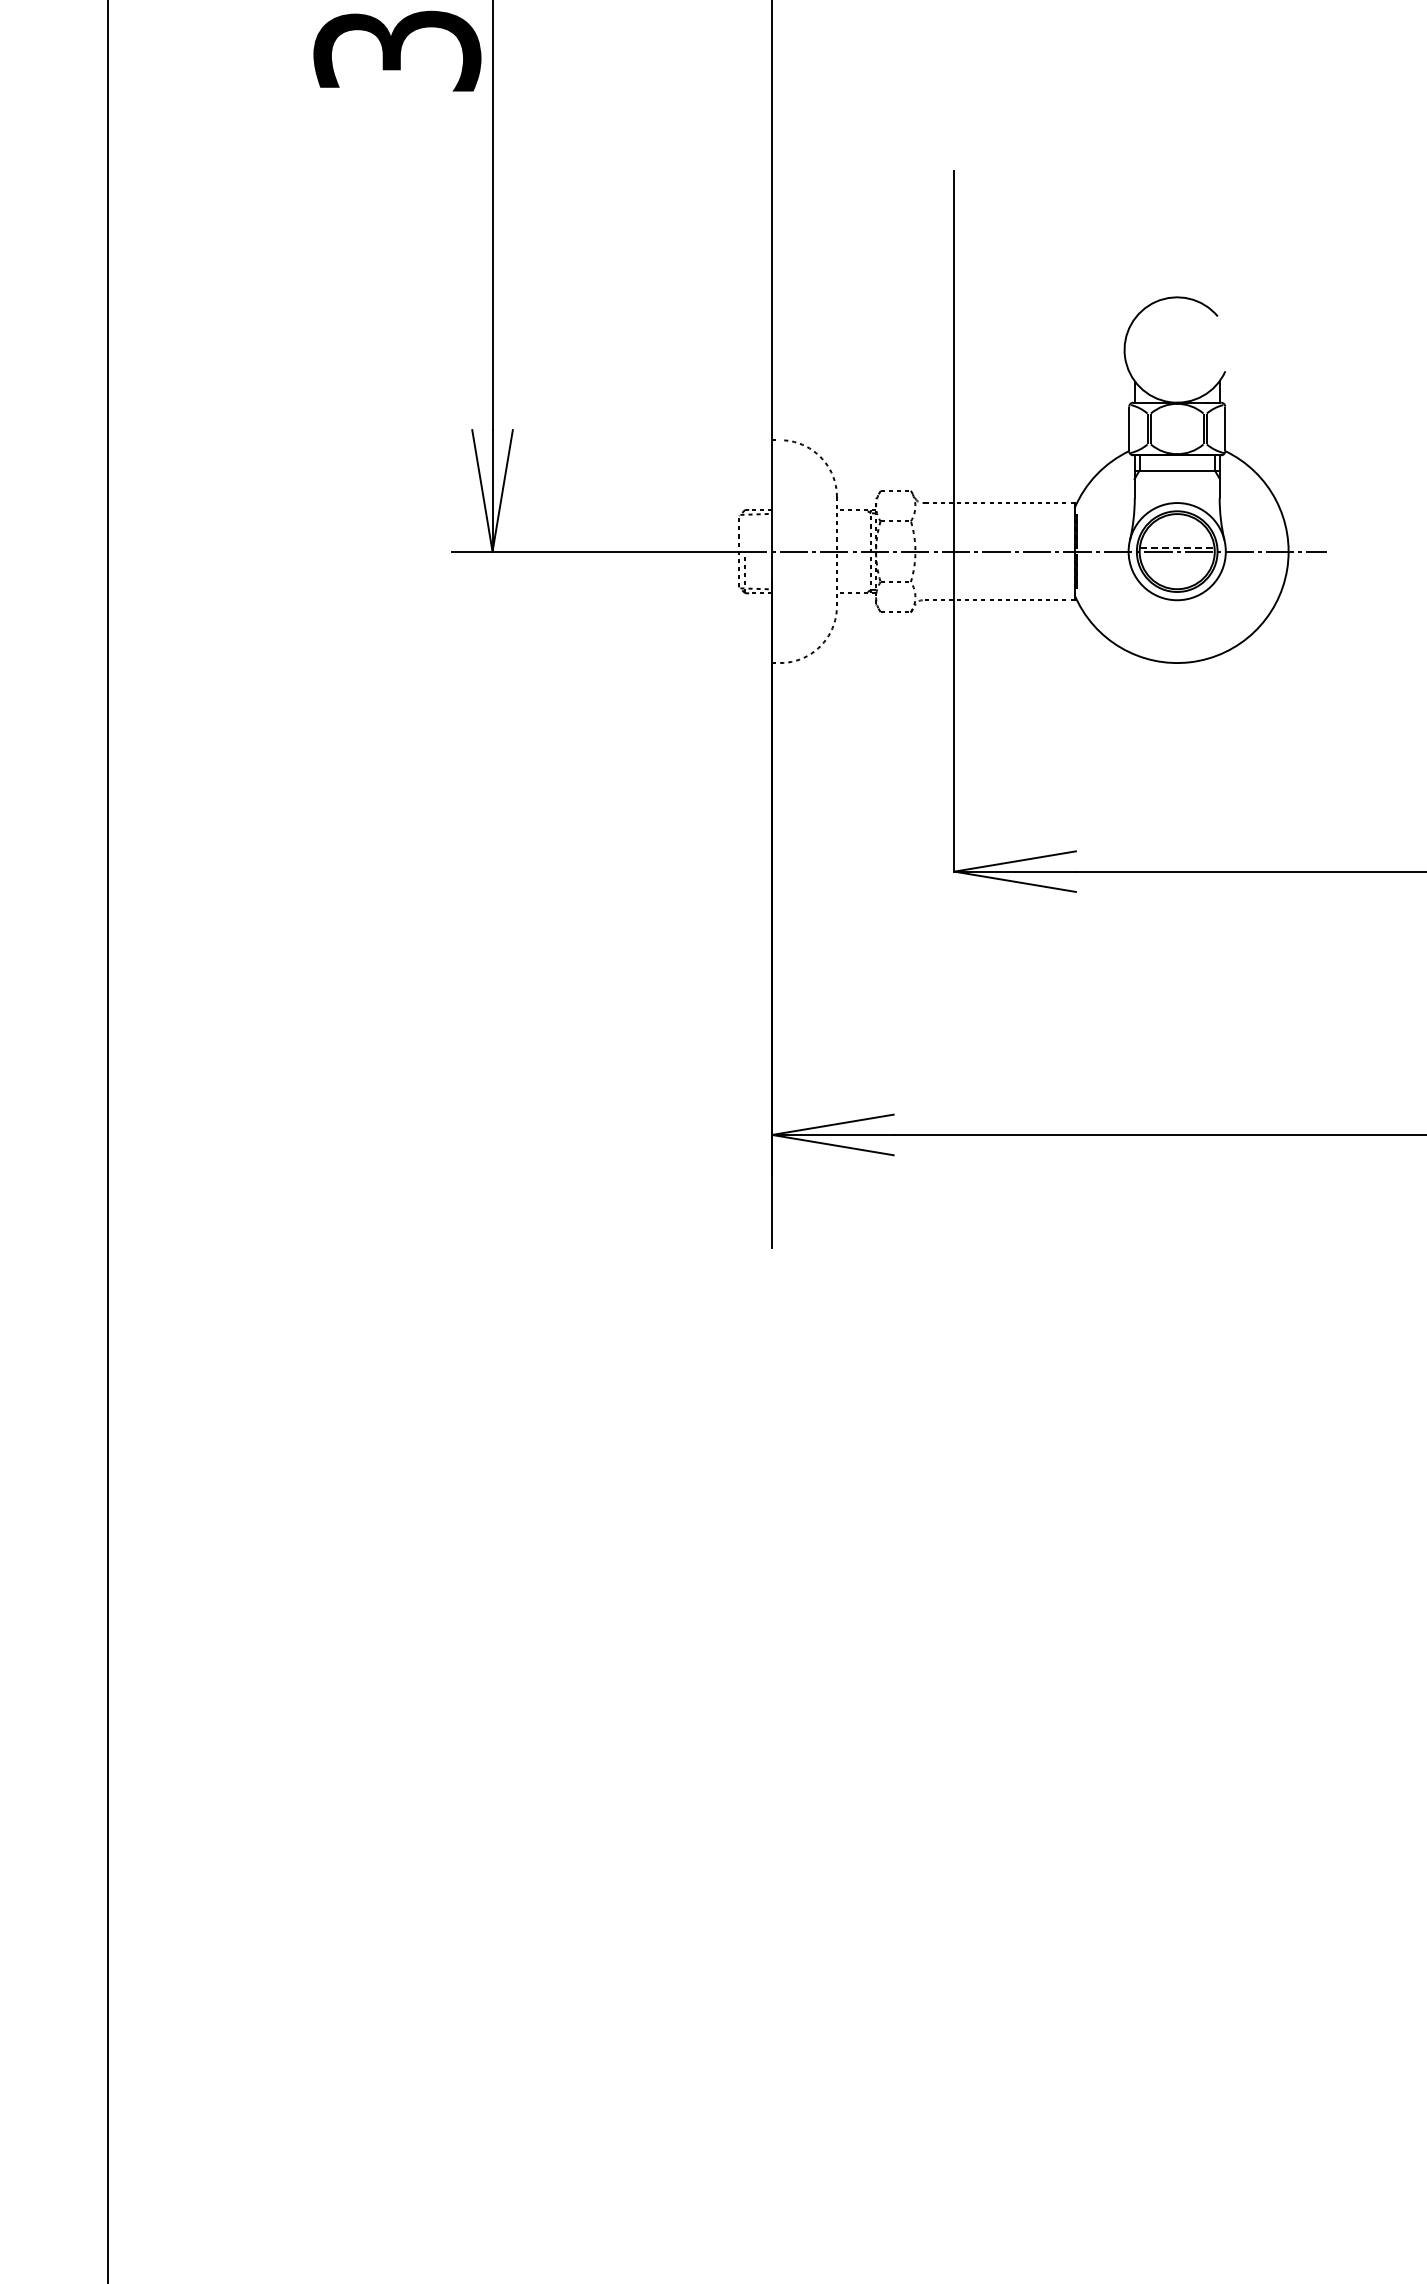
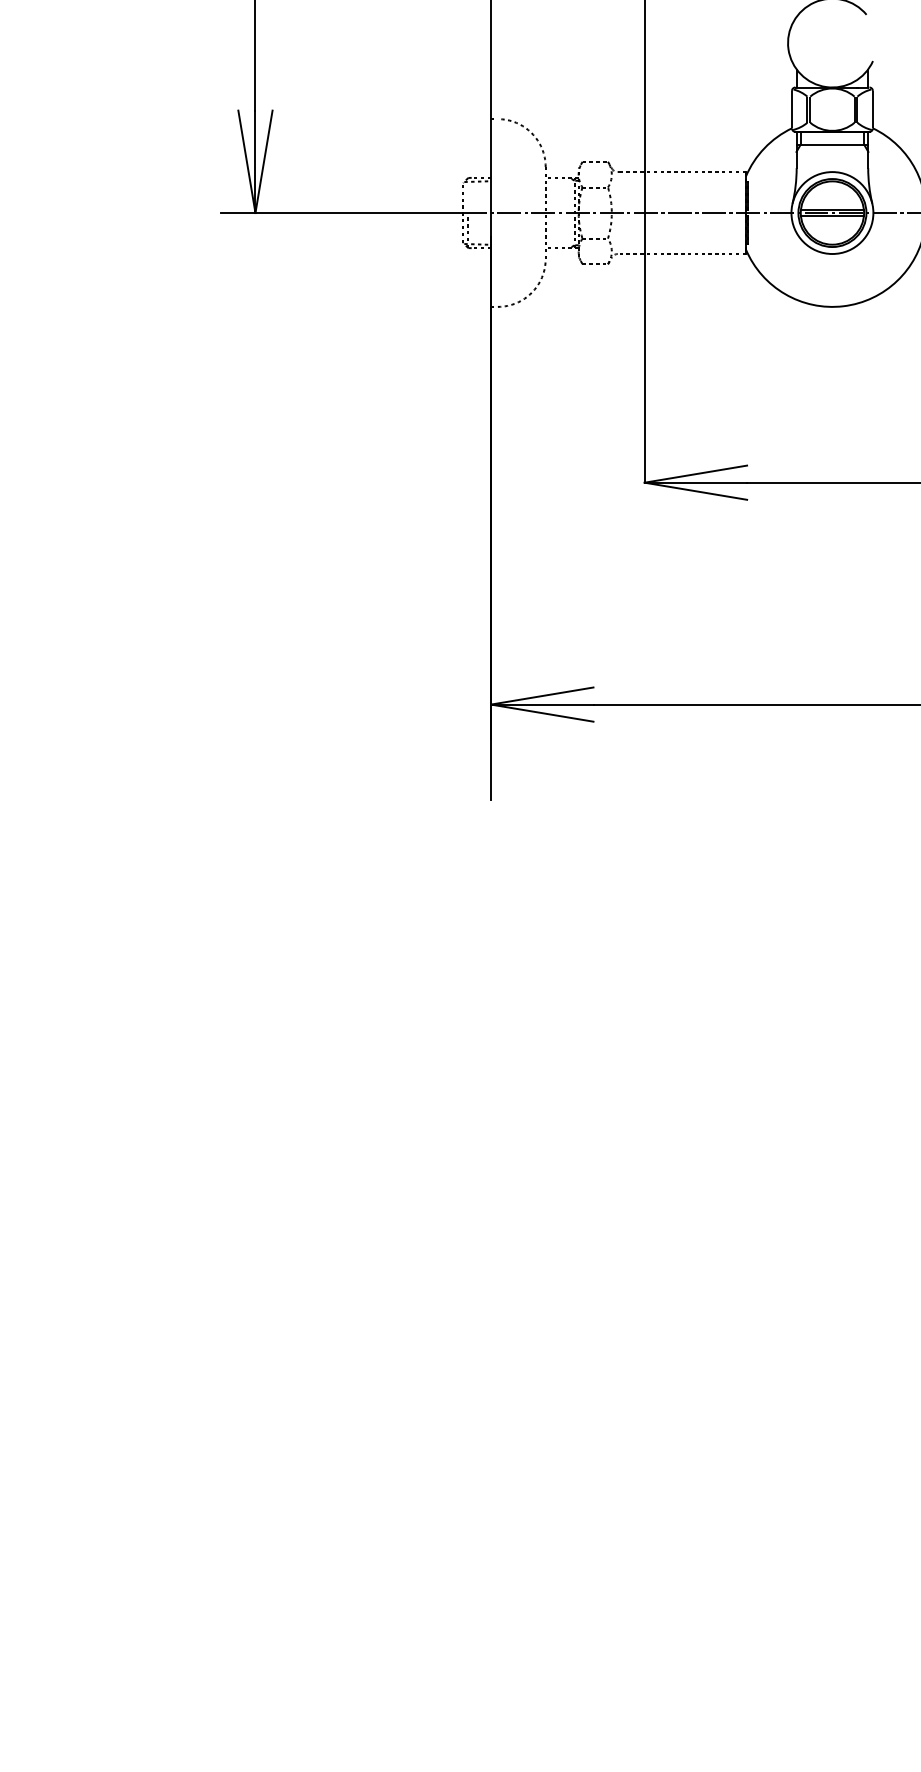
line: (1177, 547) -> (832, 209), dashed -> solid
line: (1176, 555) -> (831, 216), added

